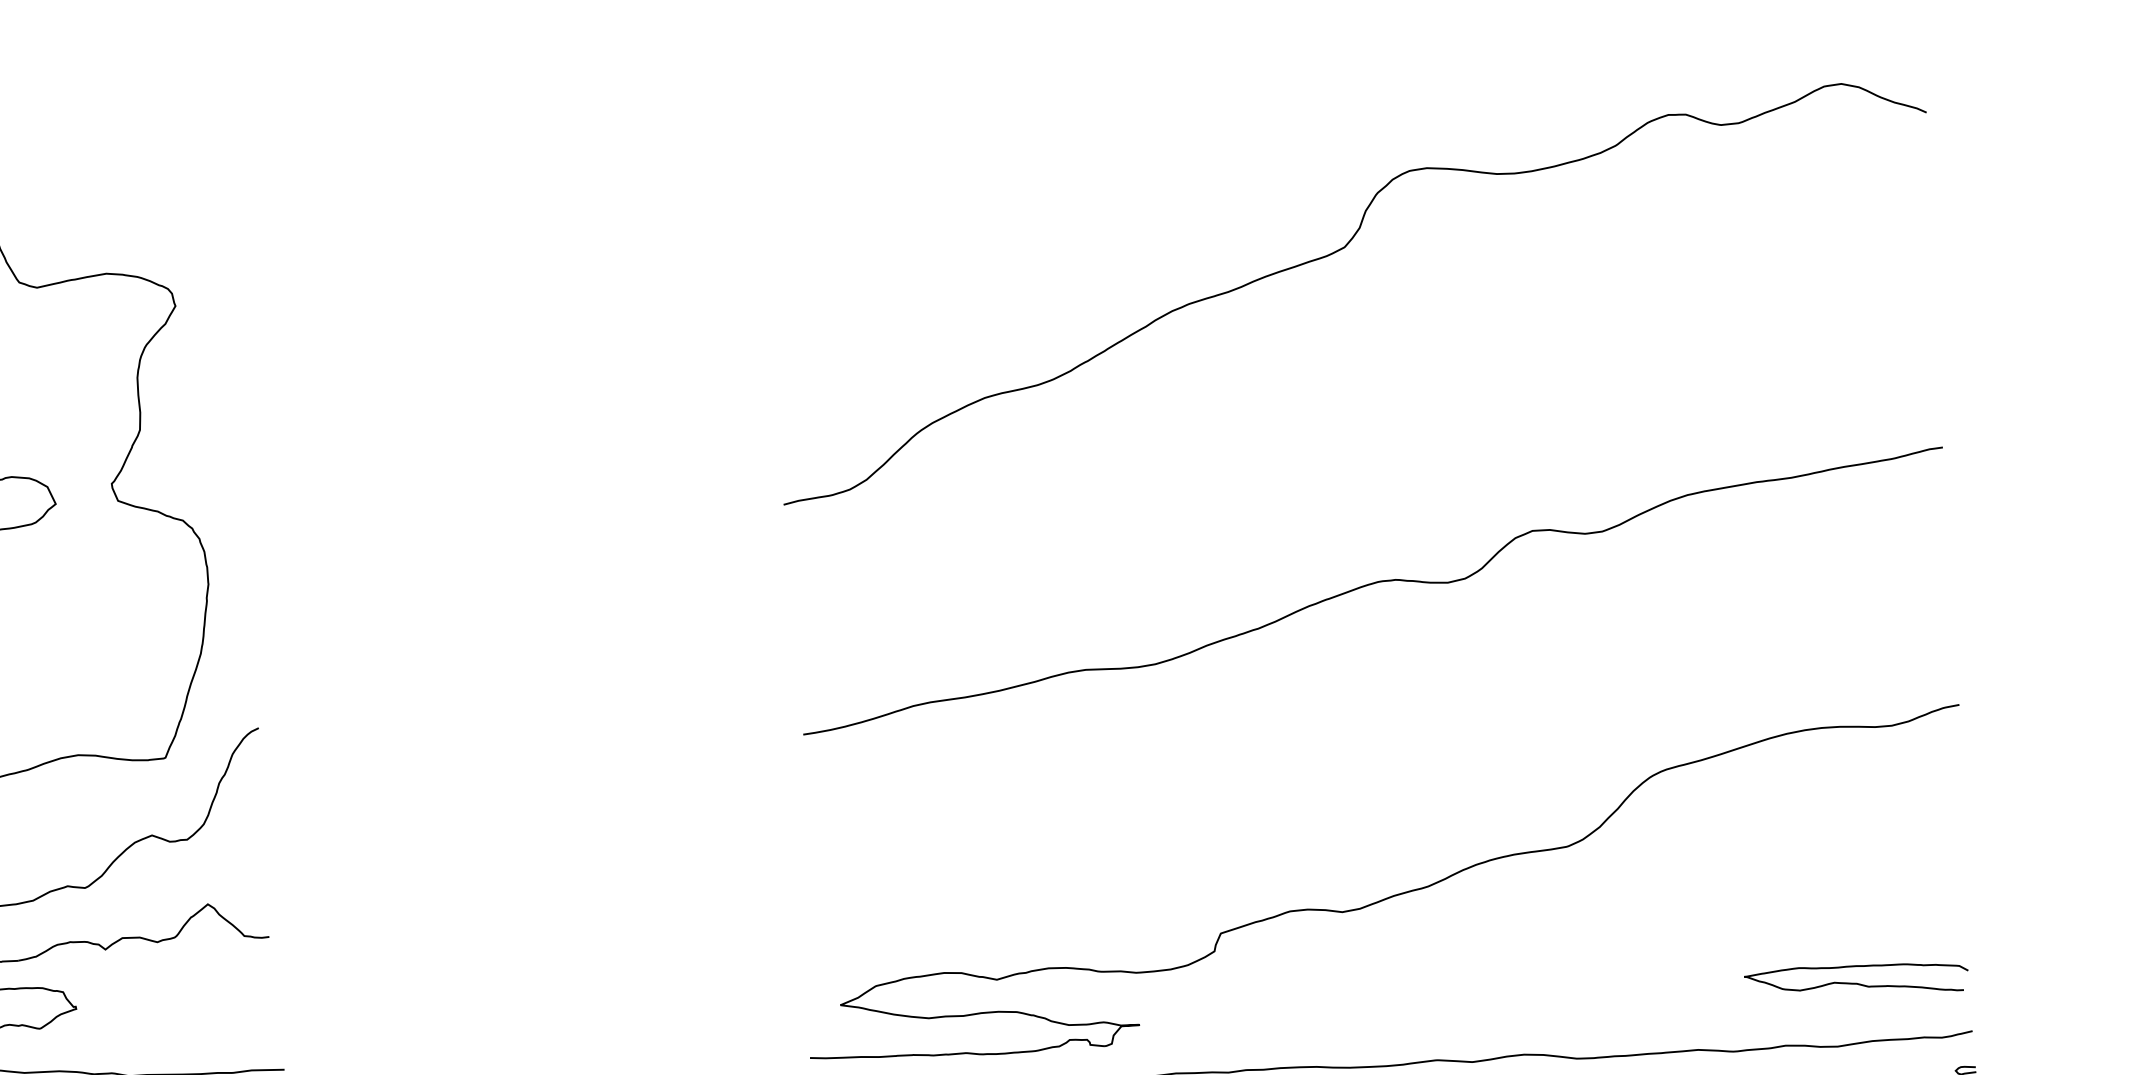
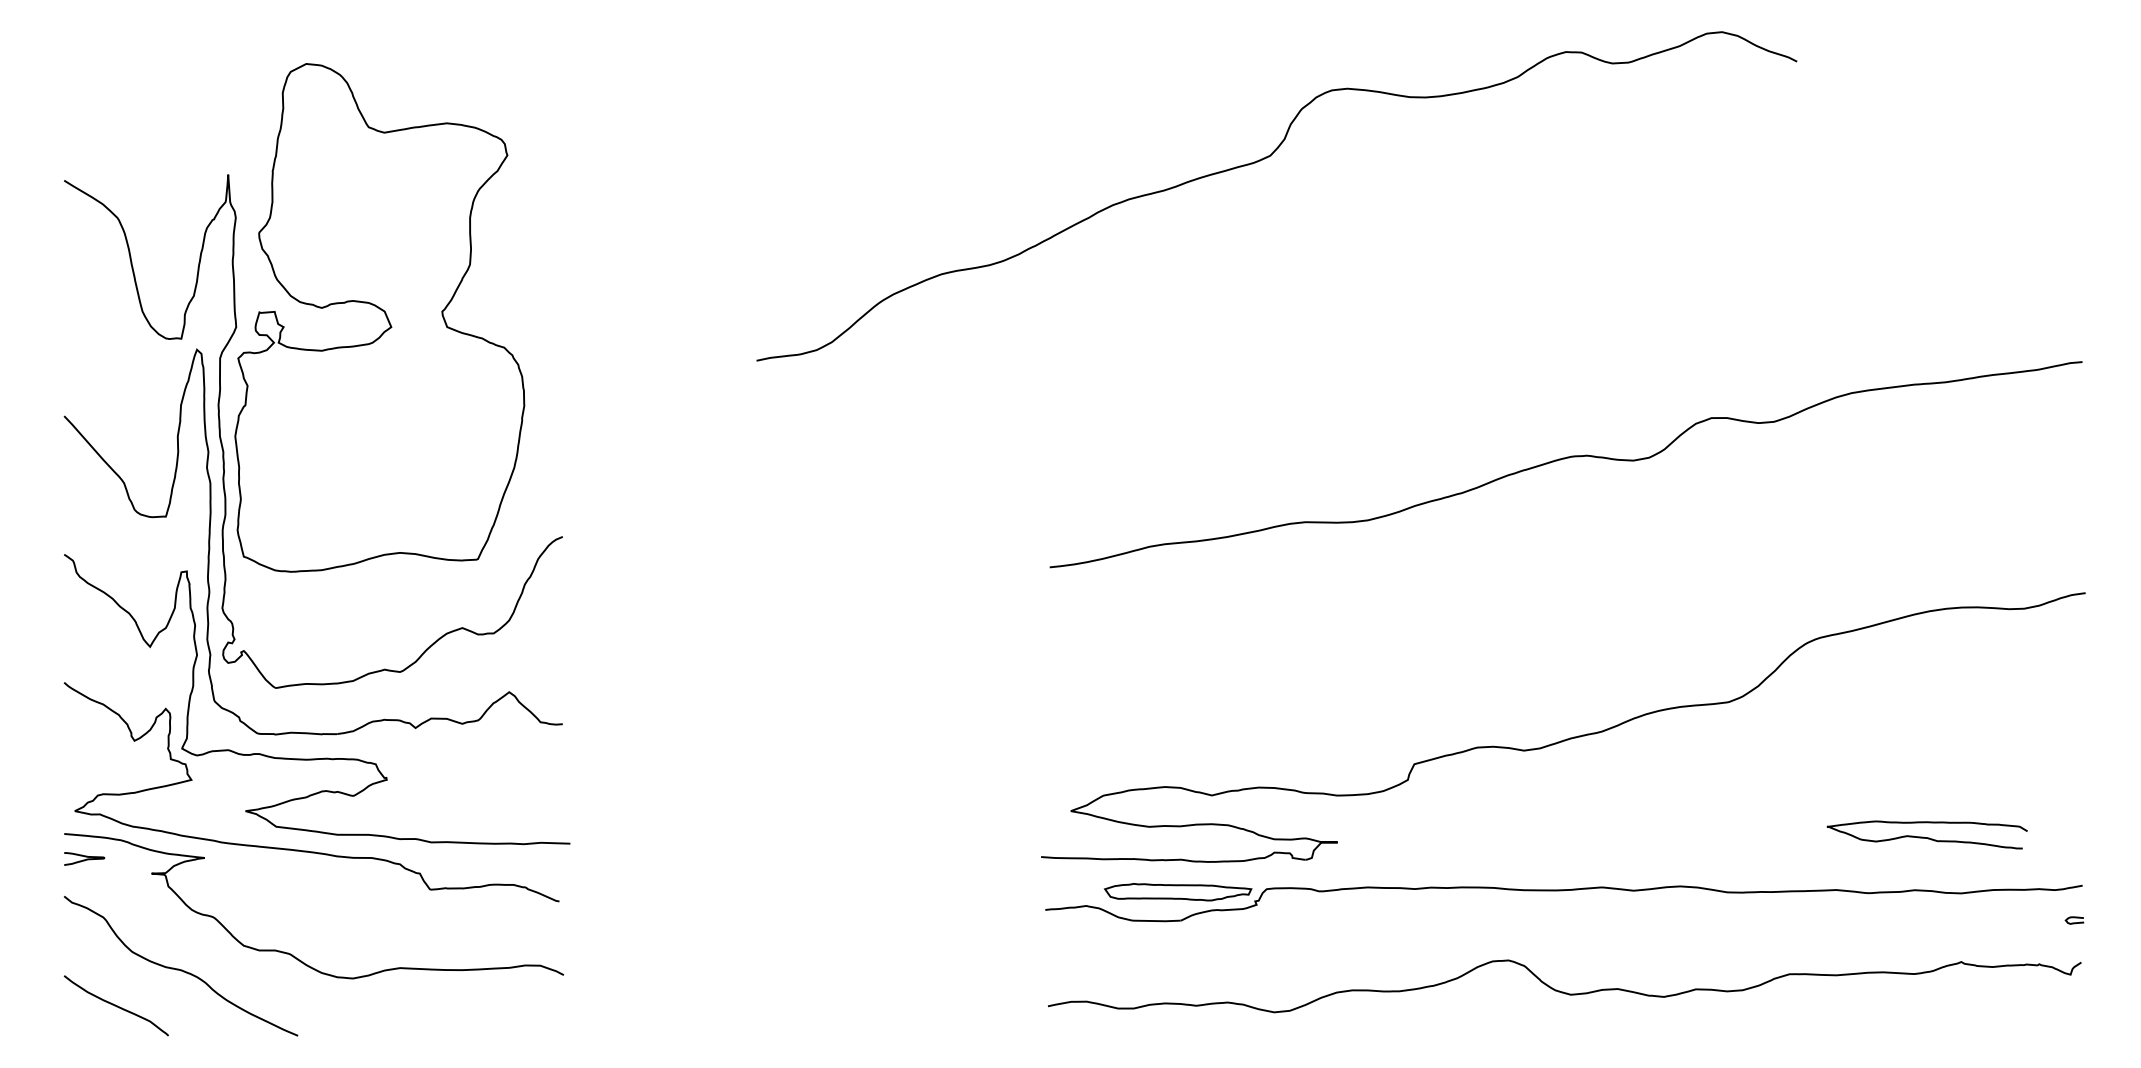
curve: (1334, 254) -> (1260, 161), moved
curve: (1856, 983) -> (1926, 837), moved

